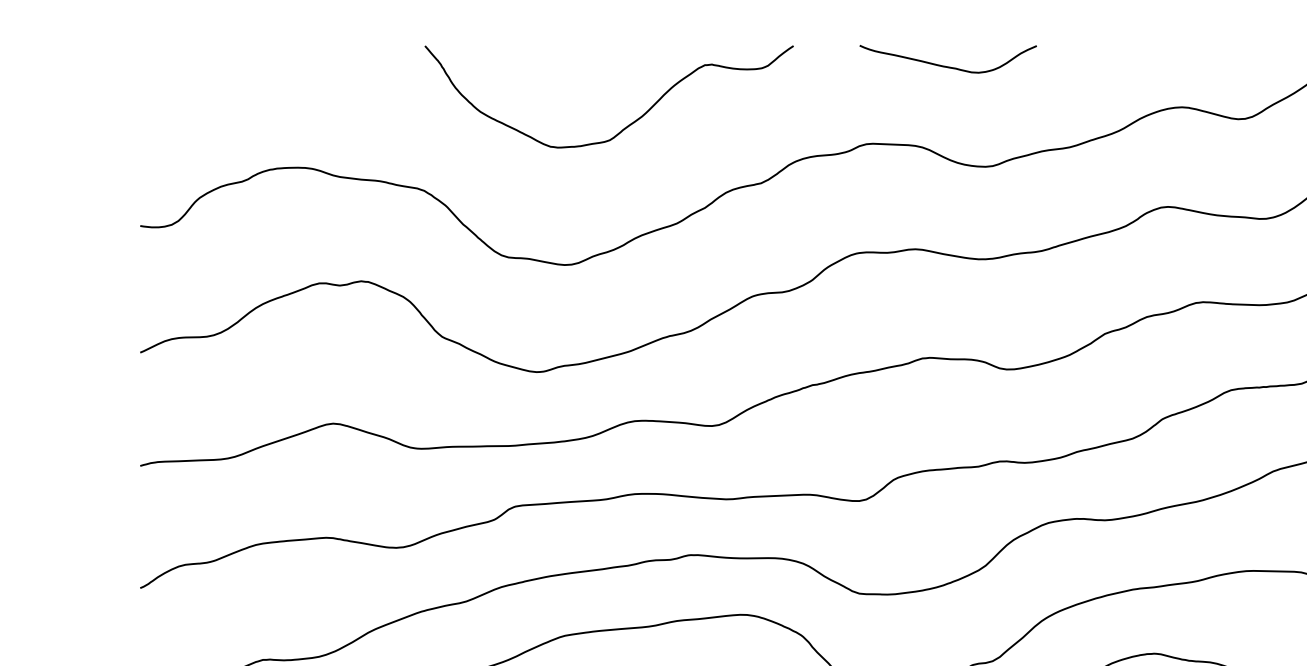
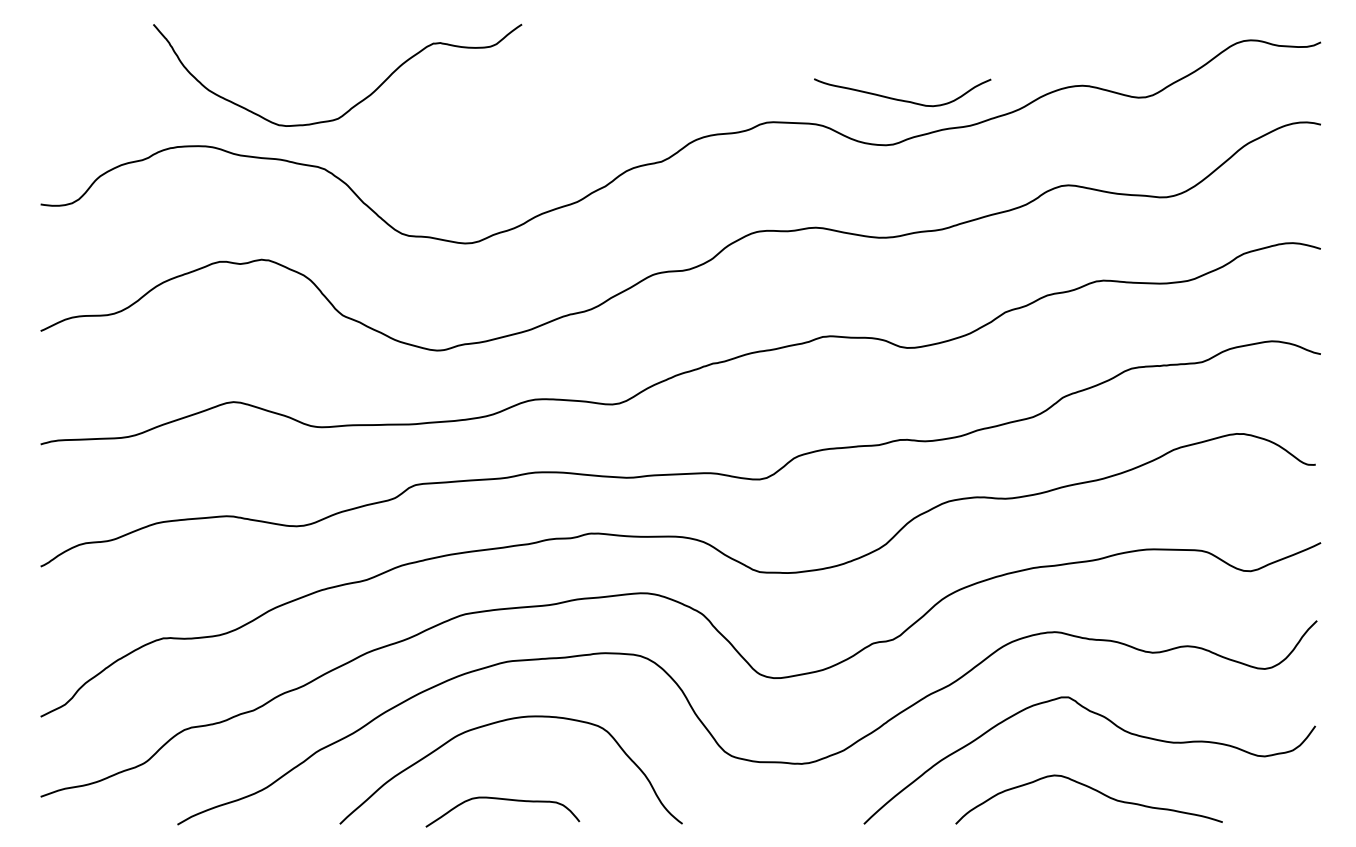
curve: (948, 66) -> (902, 99), moved
curve: (628, 125) -> (356, 103), moved

